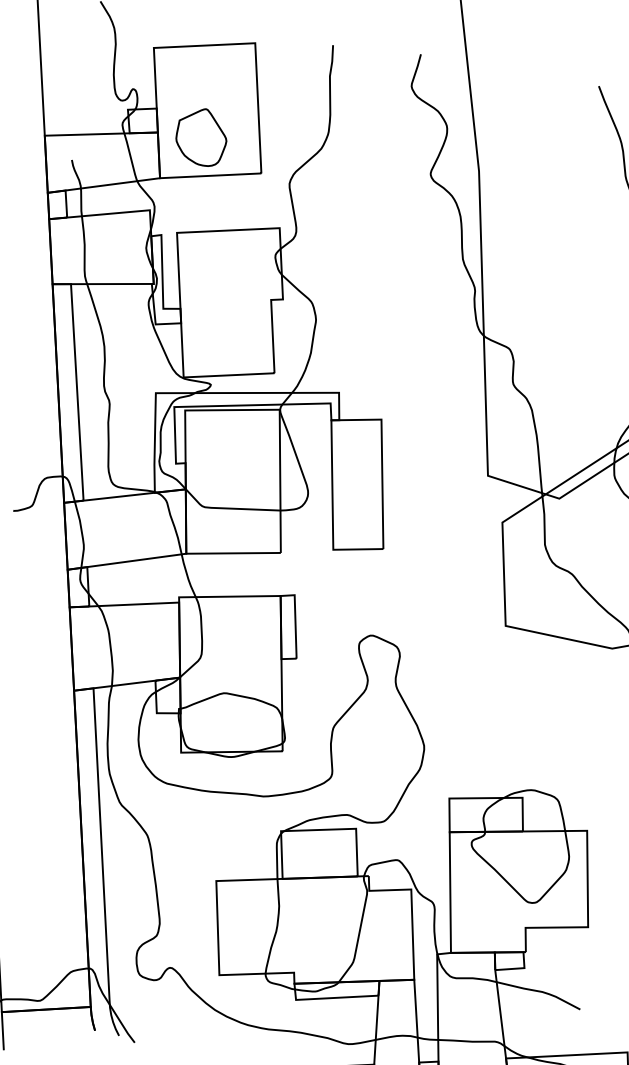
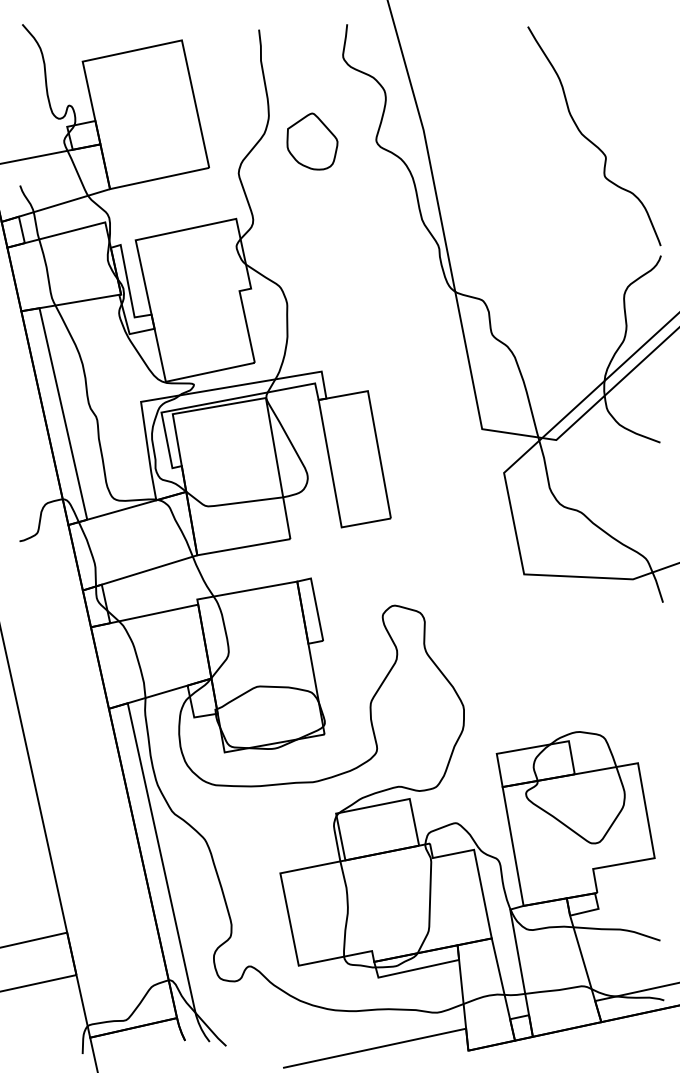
part: (201, 136) -> (312, 141), moved

